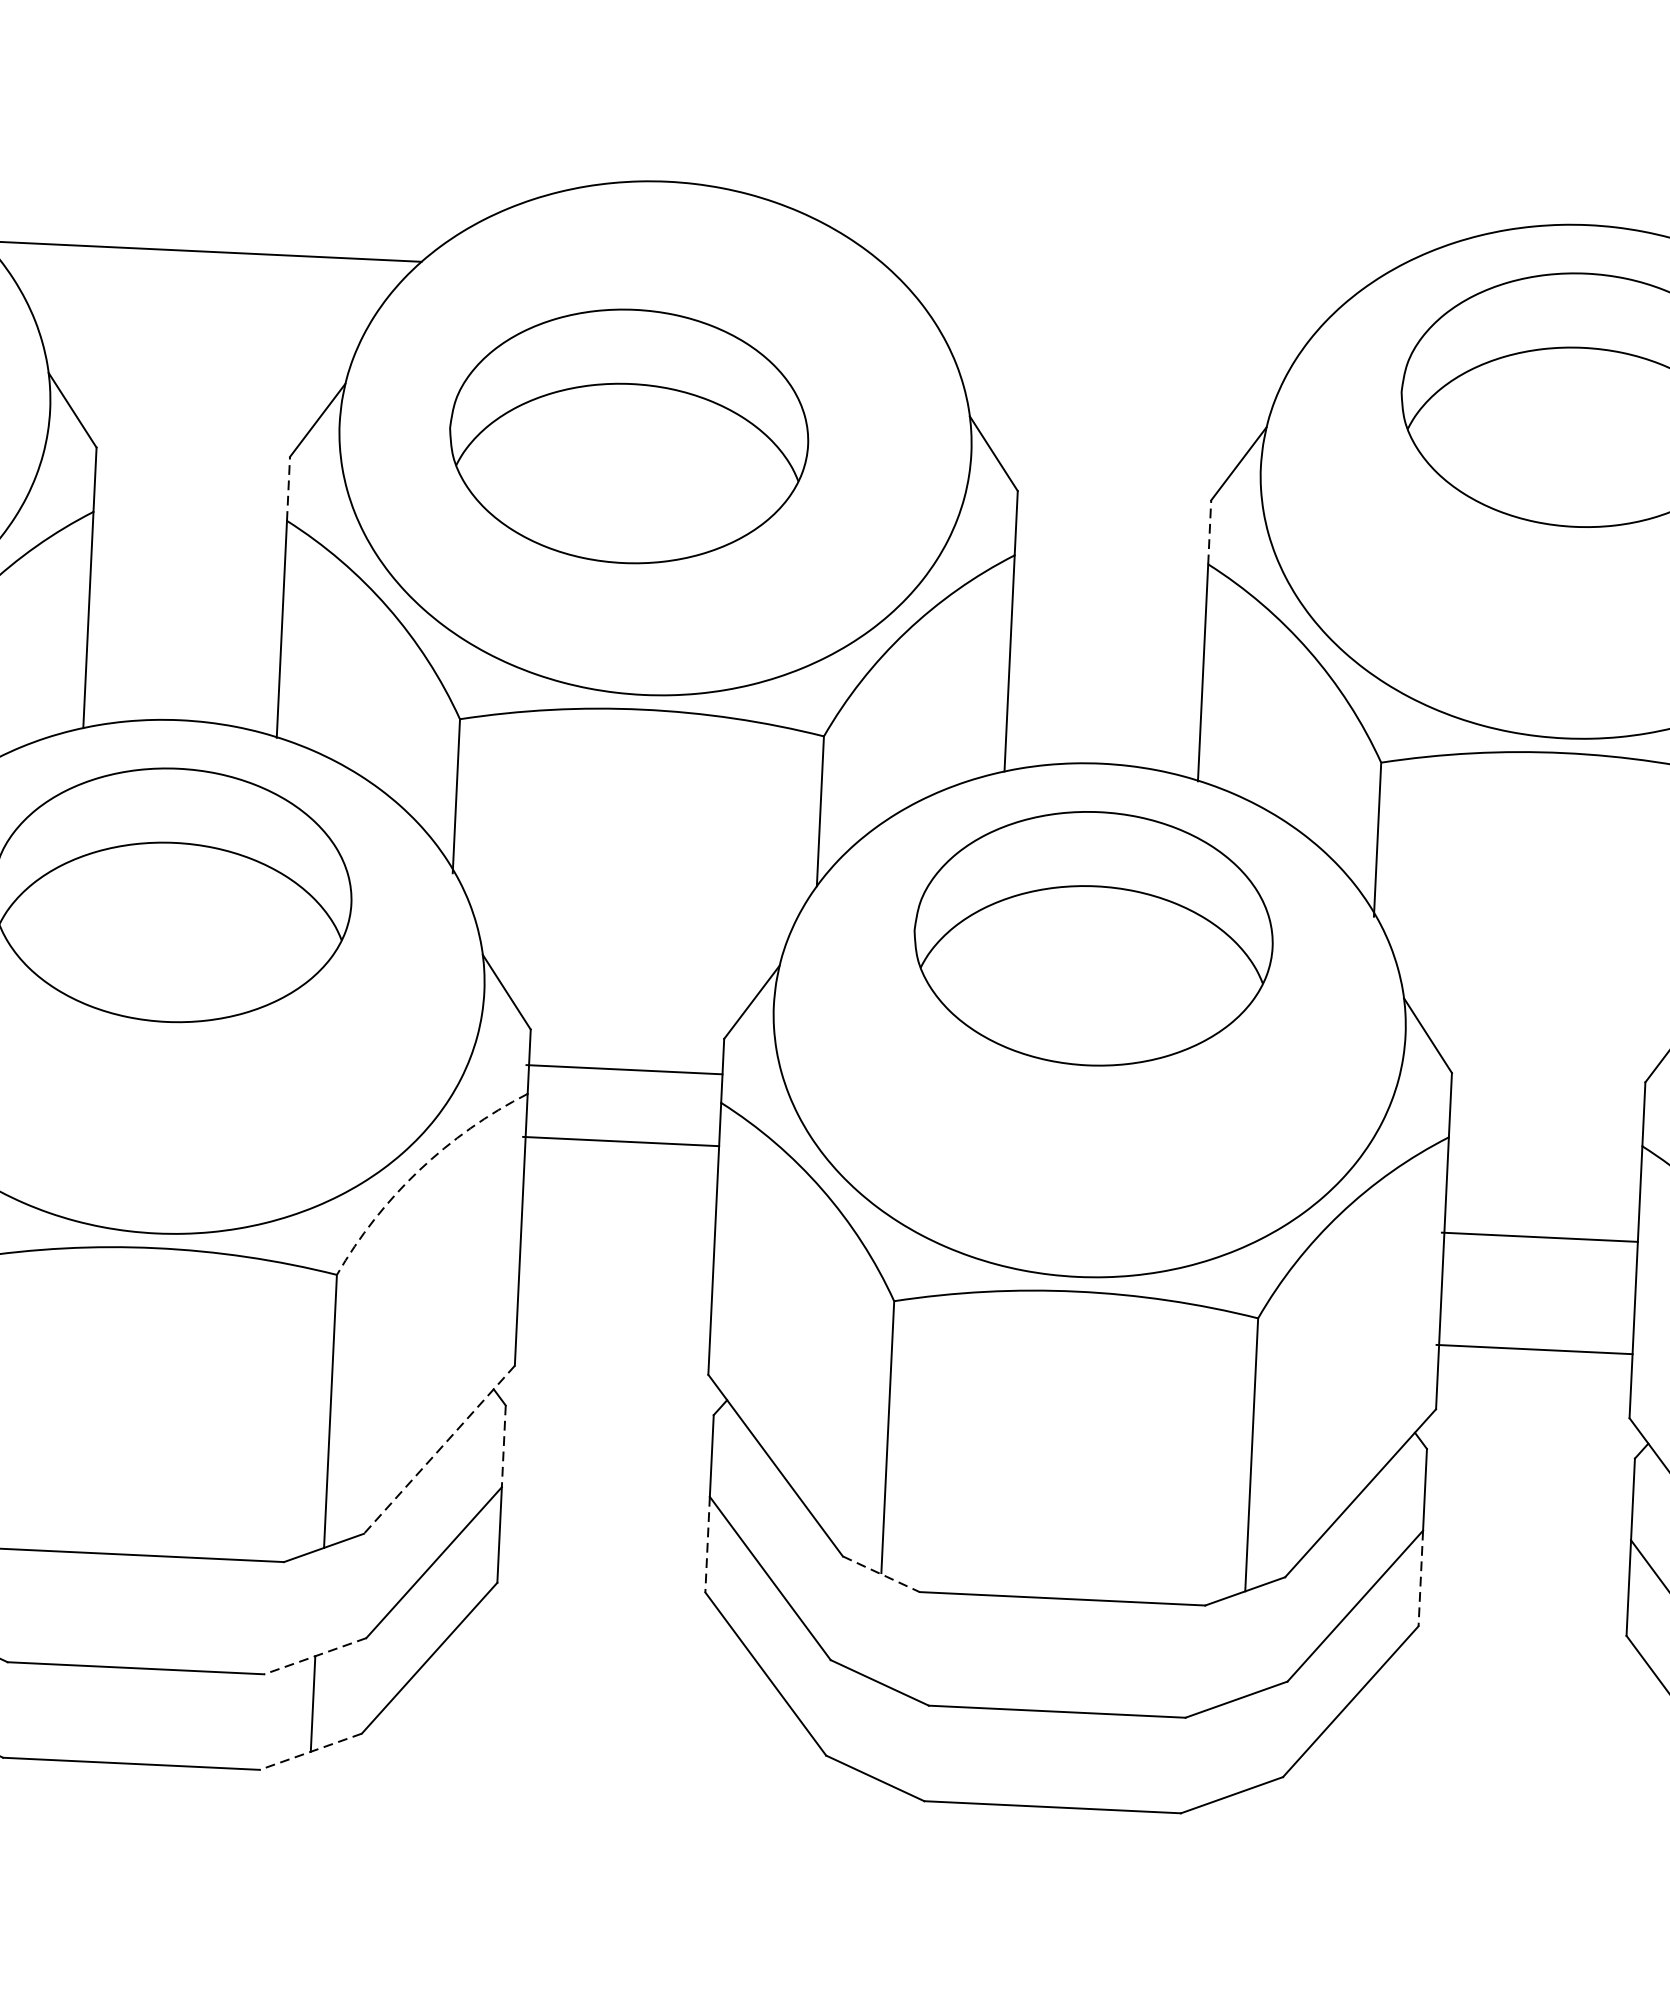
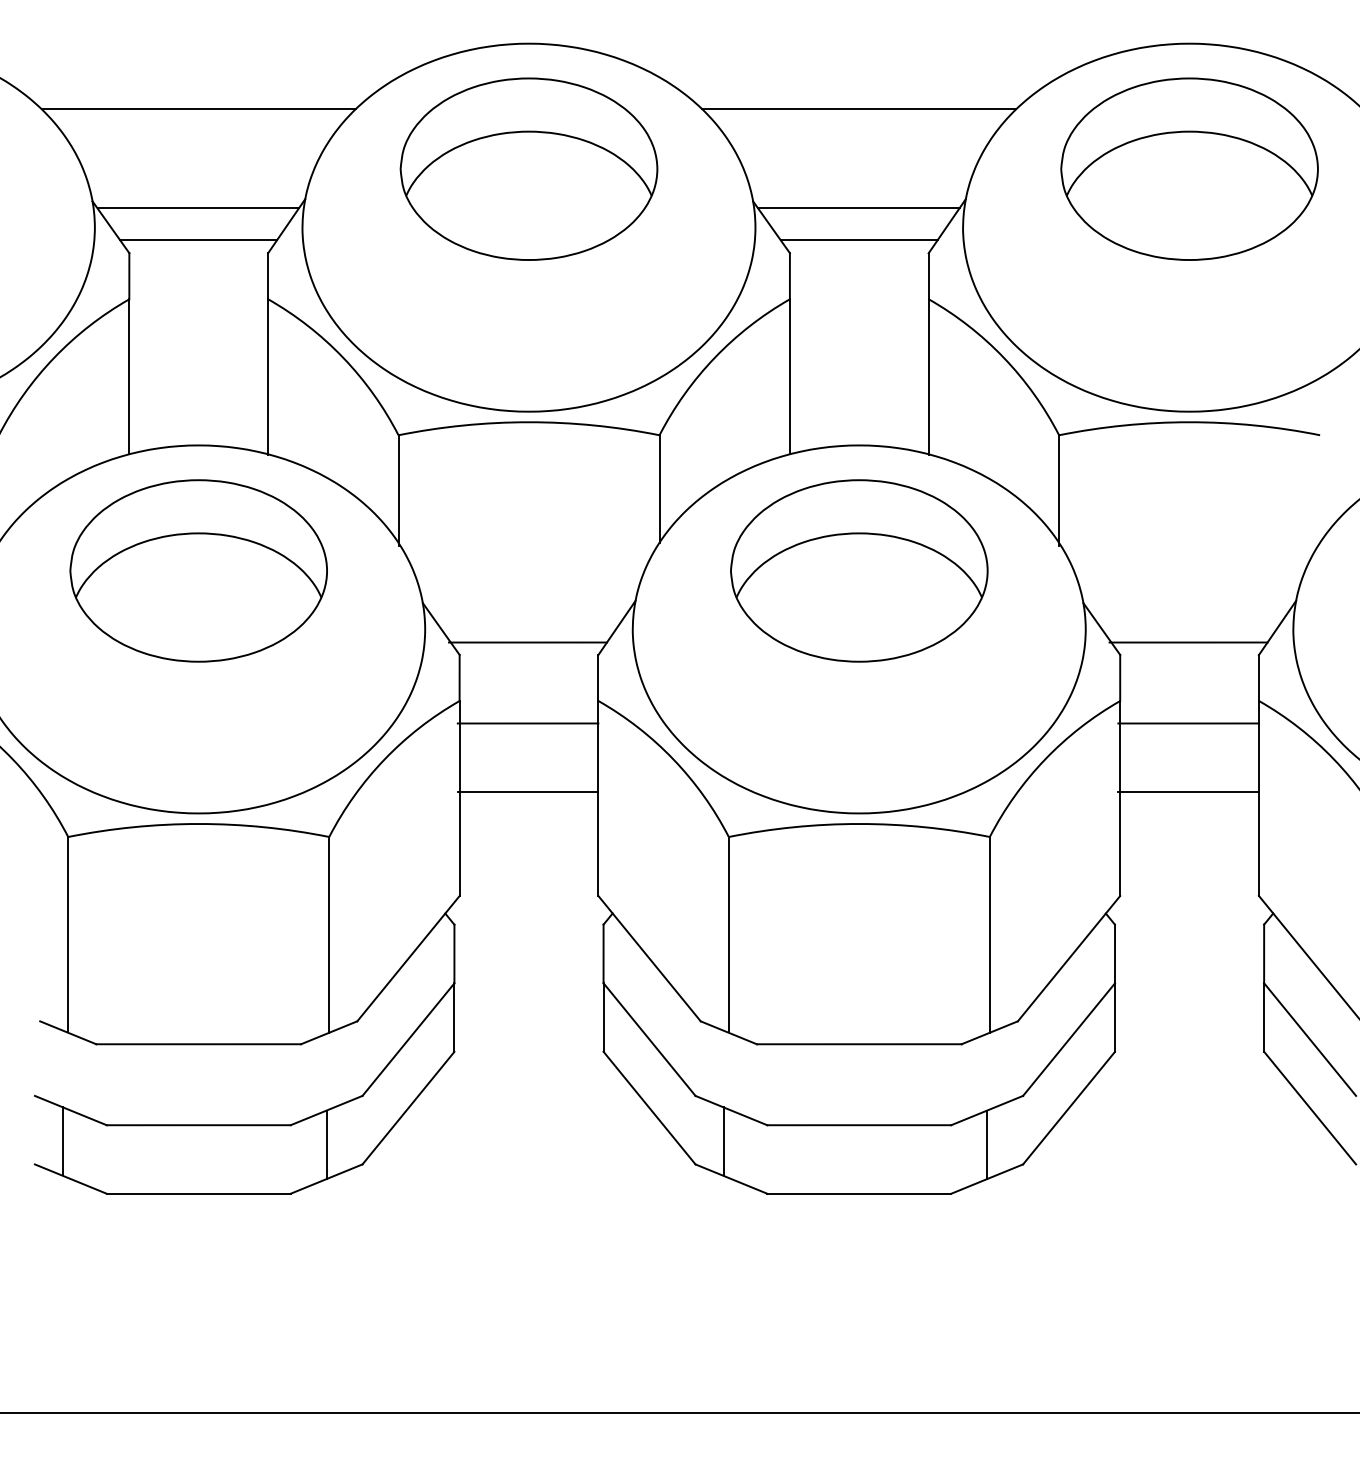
line: (1124, 295) -> (859, 109), added
line: (194, 389) -> (197, 208), added
line: (1116, 433) -> (858, 208), added
line: (193, 434) -> (198, 240), added
part: (628, 435) -> (528, 168), moved
line: (1114, 477) -> (858, 240), added
line: (289, 489) -> (268, 276), dashed -> solid
line: (1209, 532) -> (928, 276), dashed -> solid
line: (626, 1016) -> (527, 642), added
line: (1548, 1060) -> (1188, 642), added
line: (623, 1069) -> (527, 723), moved
line: (620, 1142) -> (527, 792), moved
arc: (419, 1170) -> (384, 759), dashed -> solid
line: (1539, 1237) -> (1188, 723), moved
line: (1534, 1350) -> (1188, 792), moved
line: (503, 1447) -> (454, 954), dashed -> solid
line: (439, 1449) -> (408, 958), dashed -> solid
line: (707, 1544) -> (603, 1017), dashed -> solid
line: (882, 1573) -> (729, 1032), dashed -> solid
line: (1420, 1579) -> (1114, 1018), dashed -> solid
line: (315, 1656) -> (326, 1110), dashed -> solid
line: (866, 1724) -> (723, 1140), added
line: (1234, 1747) -> (987, 1144), added
line: (310, 1752) -> (326, 1179), dashed -> solid

